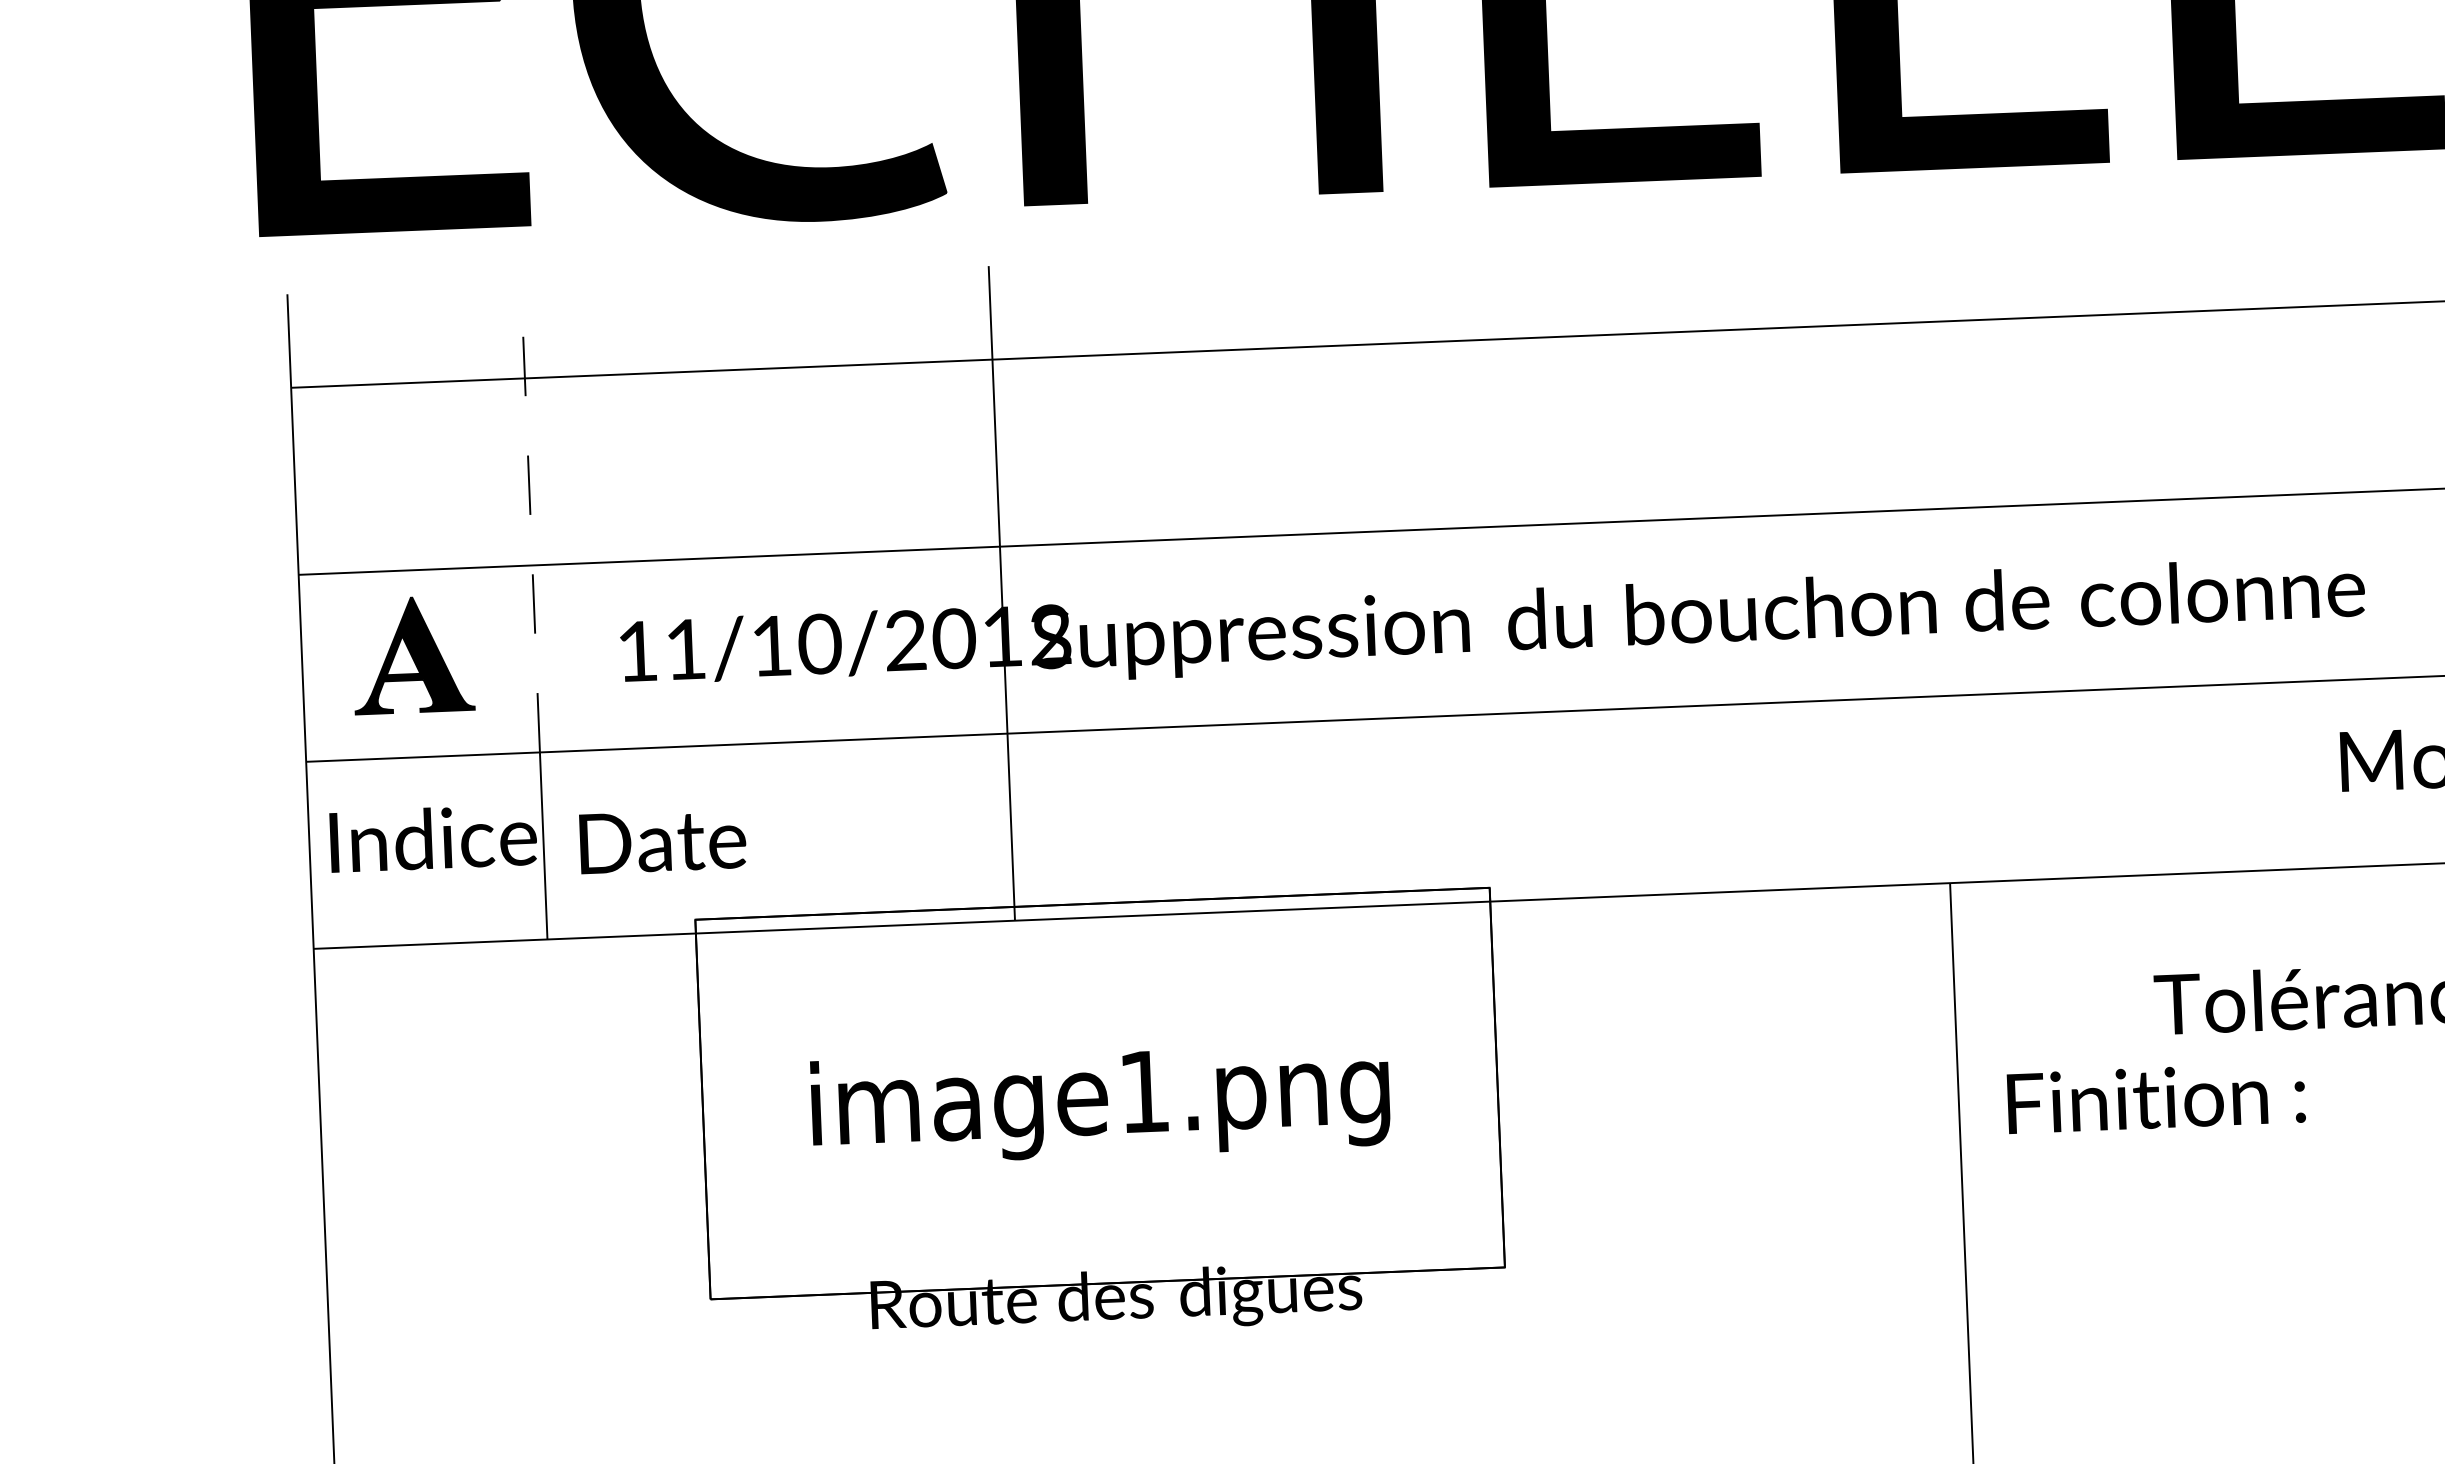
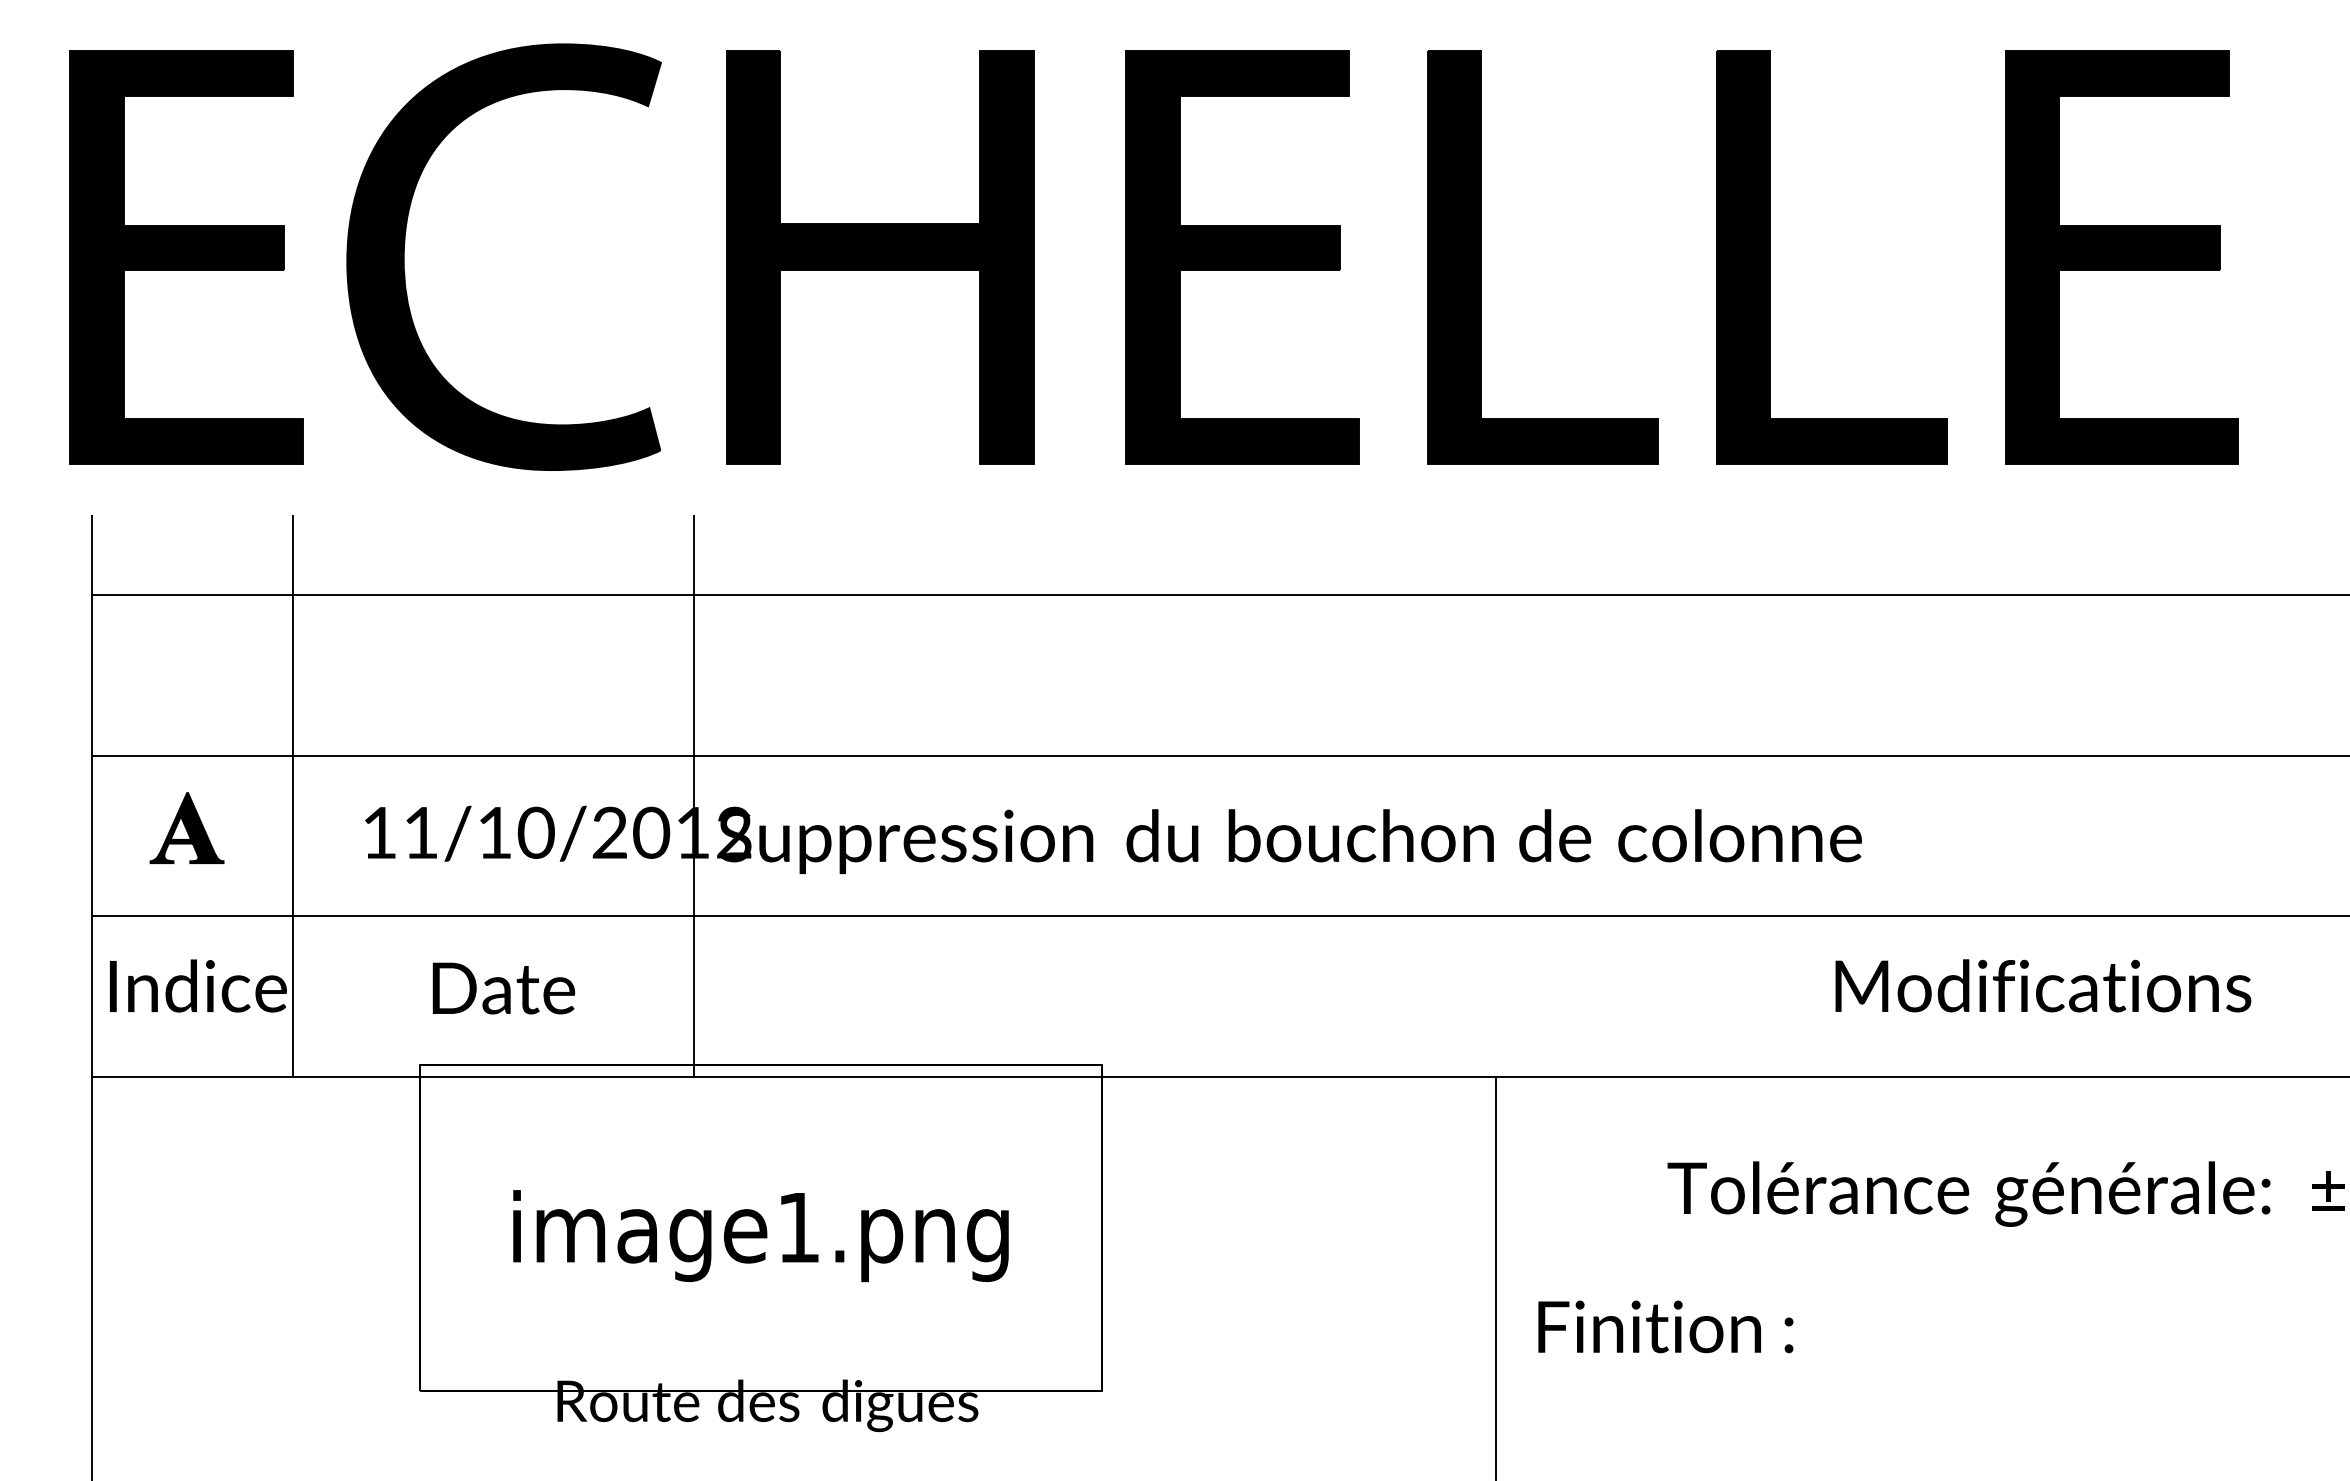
line: (530, 518) -> (292, 715), dashed -> solid
part: (412, 654) -> (186, 827), size x0.71
text: (662, 841) -> (503, 988), moved
text: (2155, 1097) -> (1665, 1326), moved

